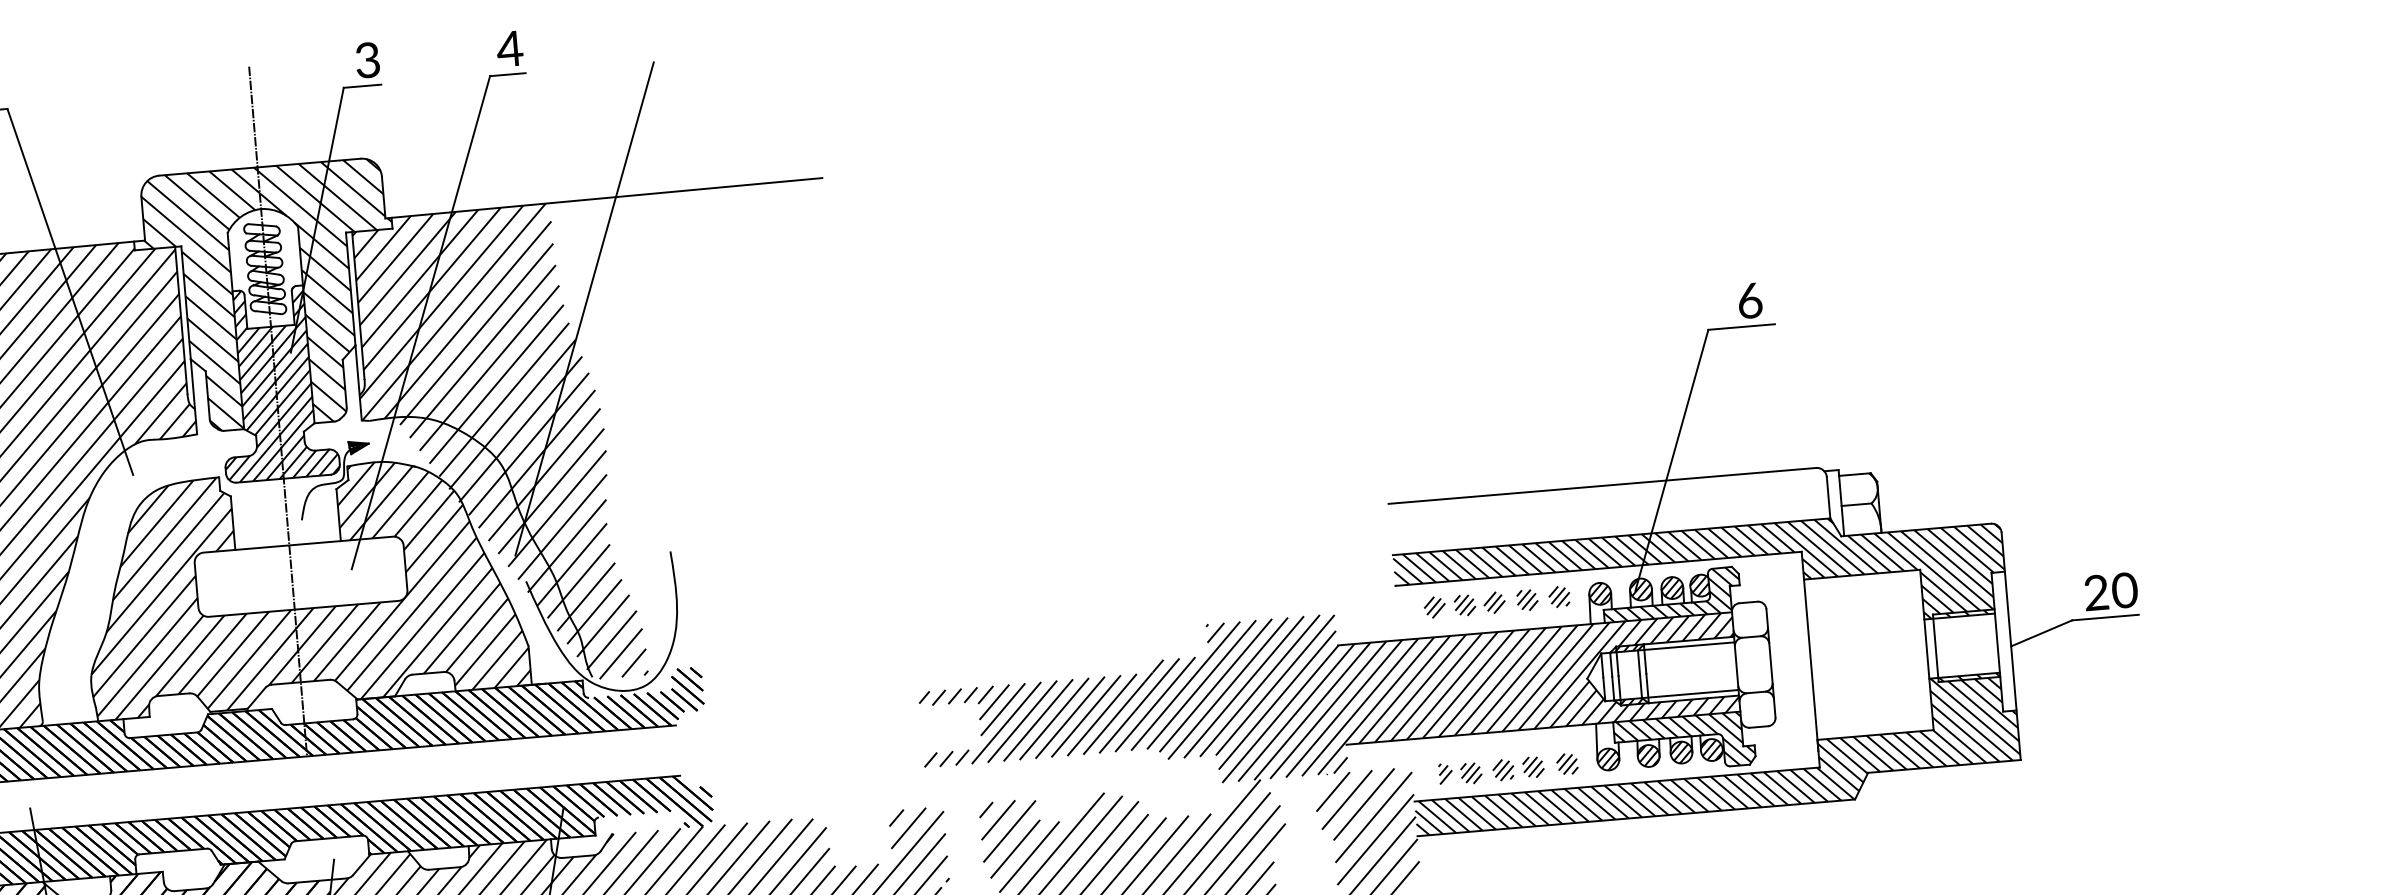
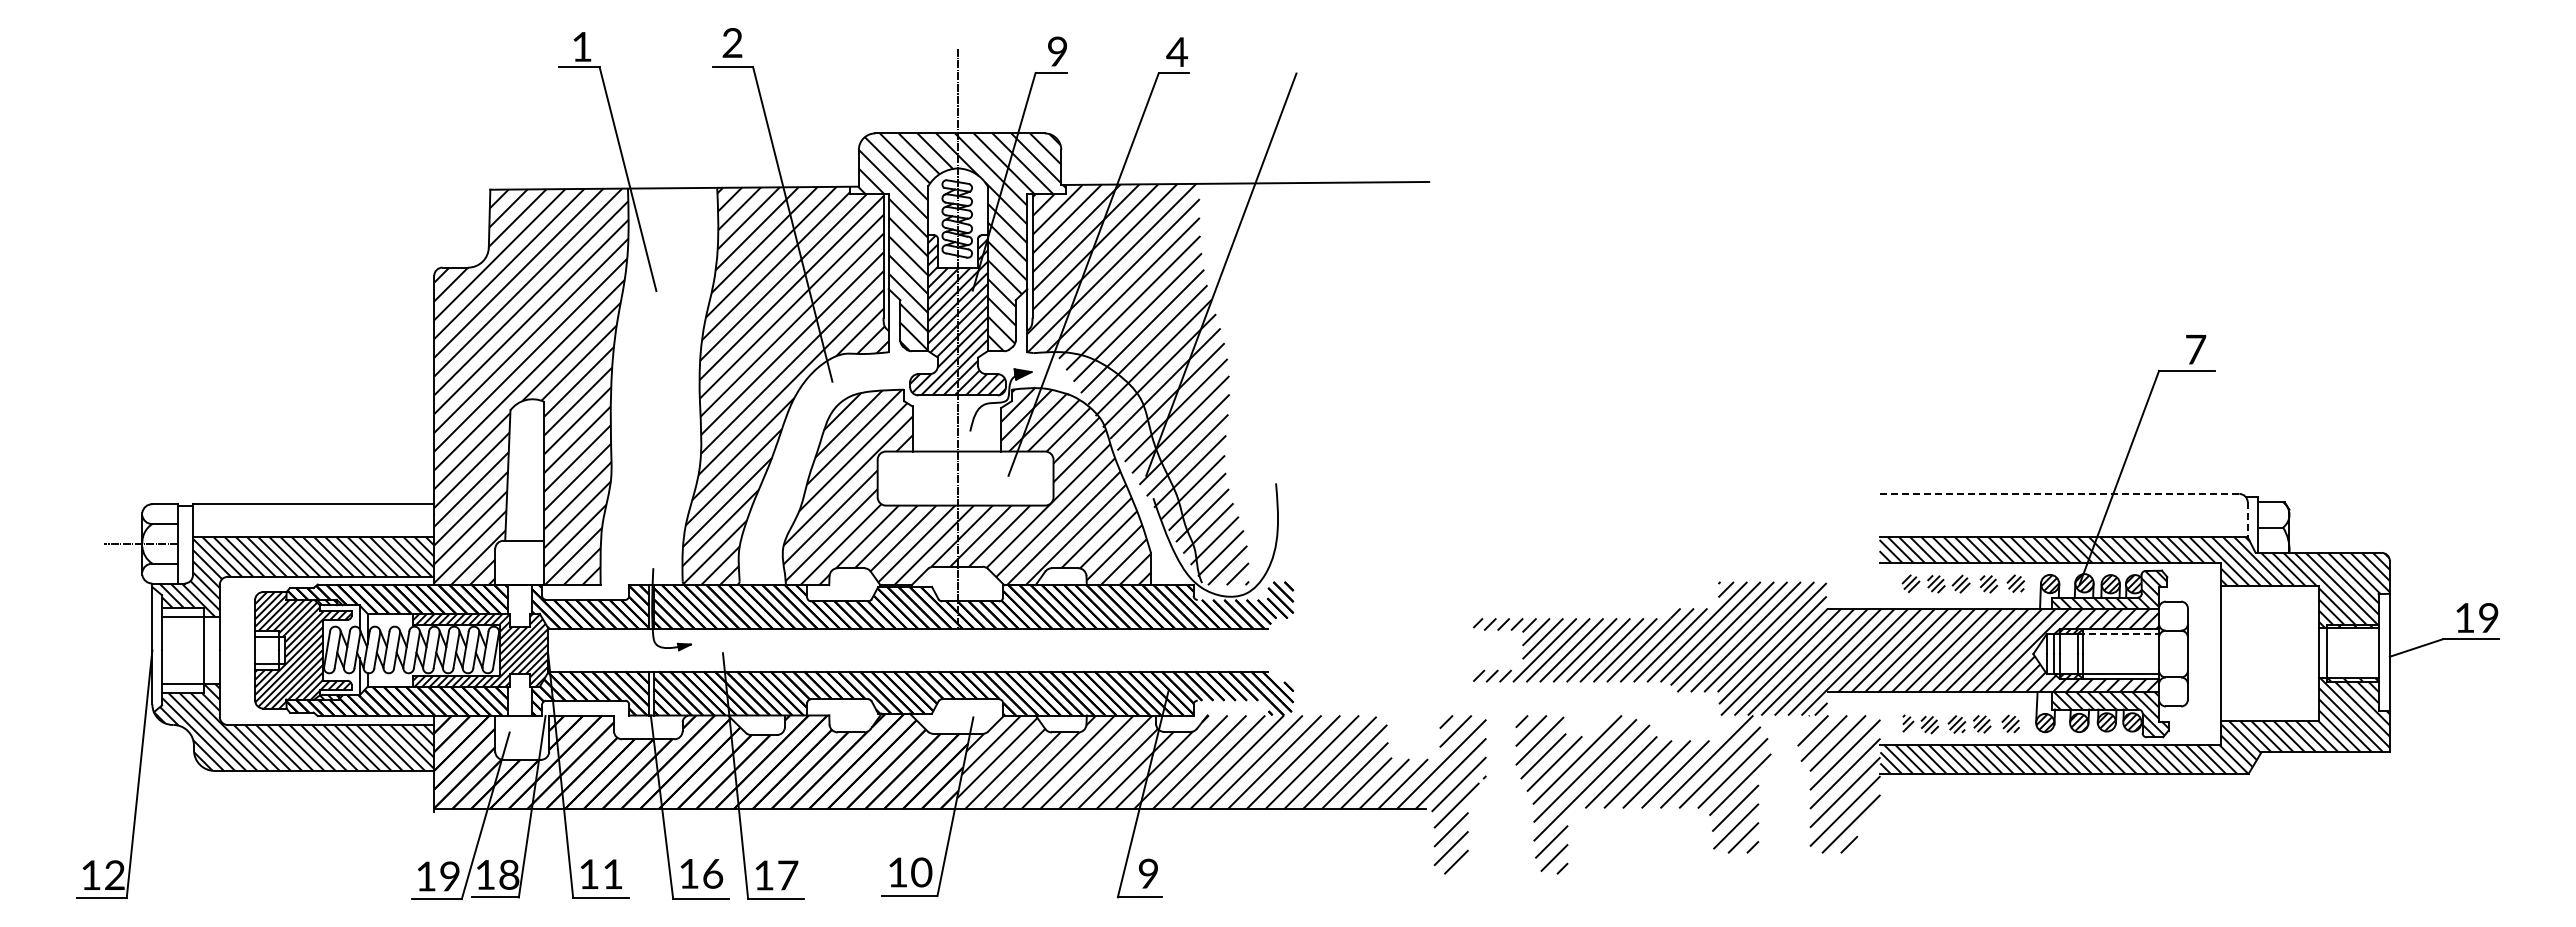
text: (367, 60) -> (1057, 51), 3 -> 9
text: (1750, 300) -> (2196, 349), 6 -> 7
line: (1602, 485) -> (2059, 493), solid -> dashed
line: (1828, 498) -> (2247, 520), solid -> dashed
text: (2111, 590) -> (2477, 617), 20 -> 19
line: (1686, 646) -> (2118, 634), solid -> dashed

